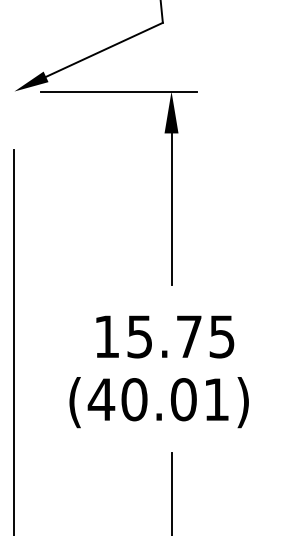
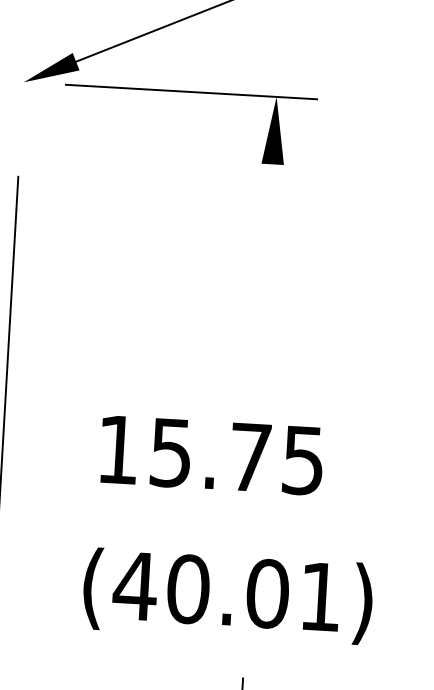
line: (171, 208) -> (265, 285), removed
text: (165, 336) -> (212, 454), moved

